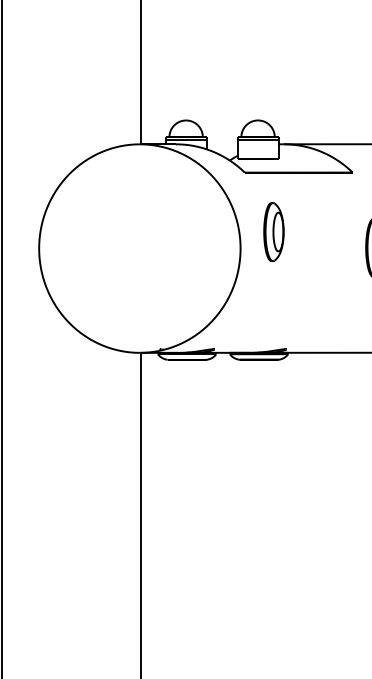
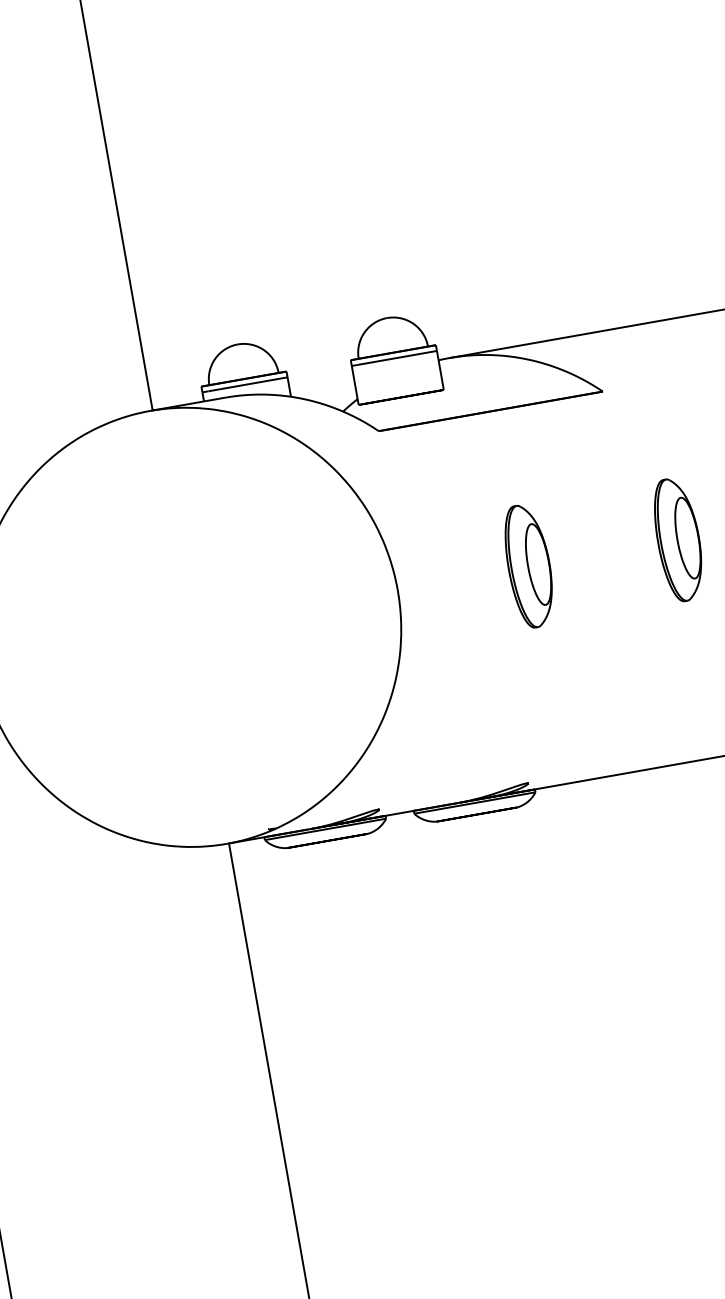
part: (273, 232) -> (528, 567), moved

